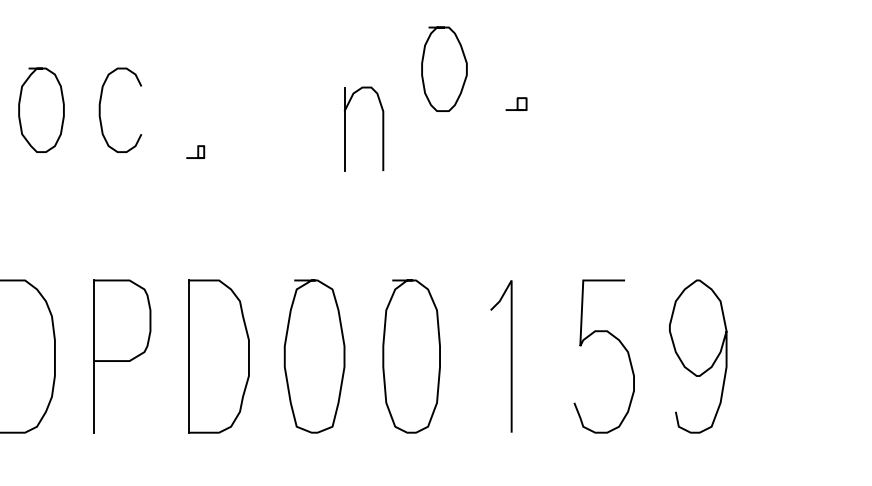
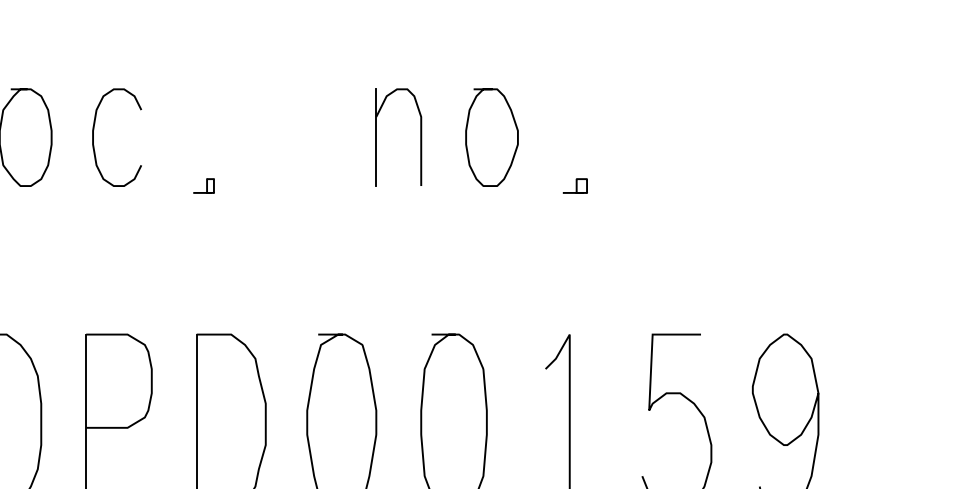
part: (444, 68) -> (492, 136), moved
part: (516, 103) -> (575, 185), moved
part: (345, 128) -> (377, 136), moved

